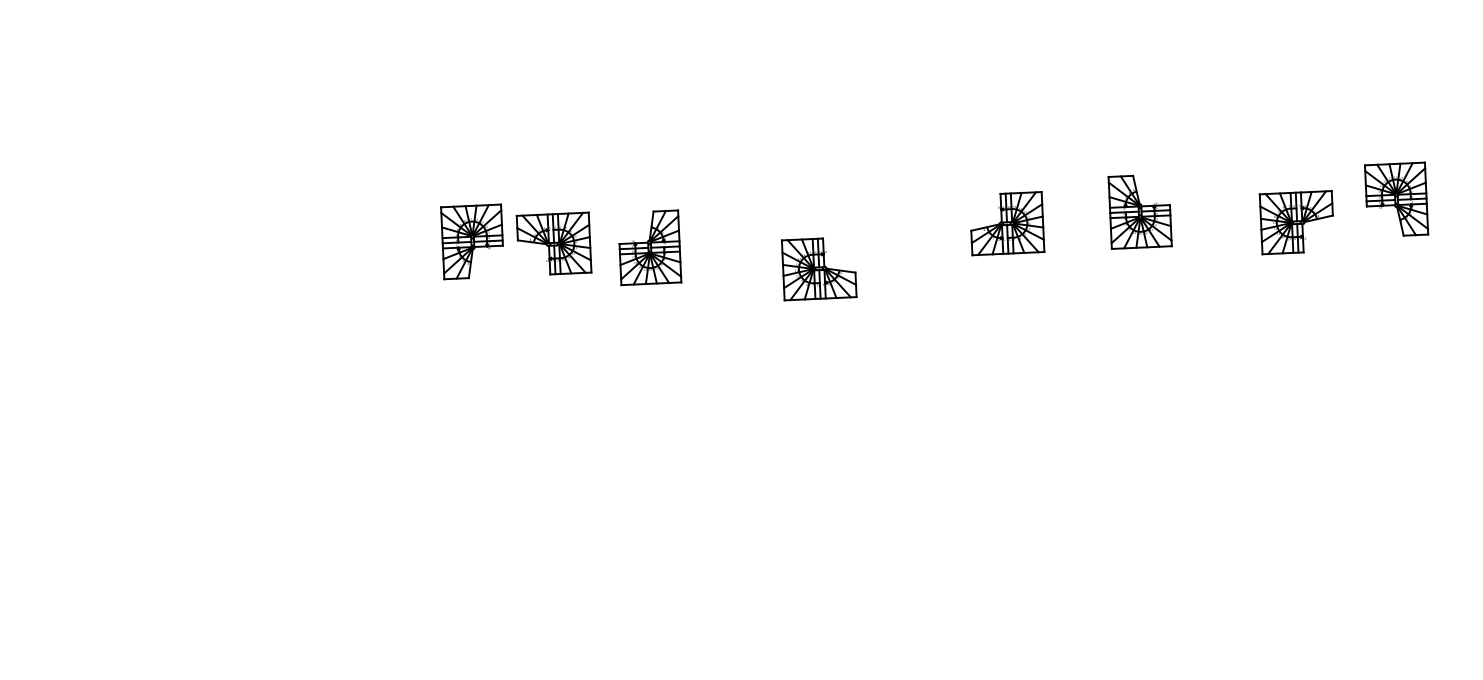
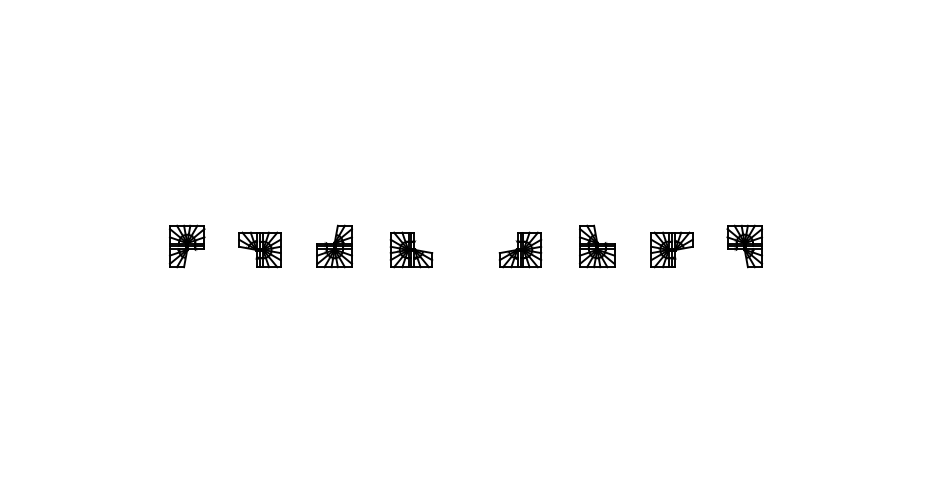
part: (1296, 221) -> (671, 249), moved
part: (473, 241) -> (187, 246), moved
part: (649, 247) -> (334, 246), moved
part: (819, 267) -> (411, 249), moved

